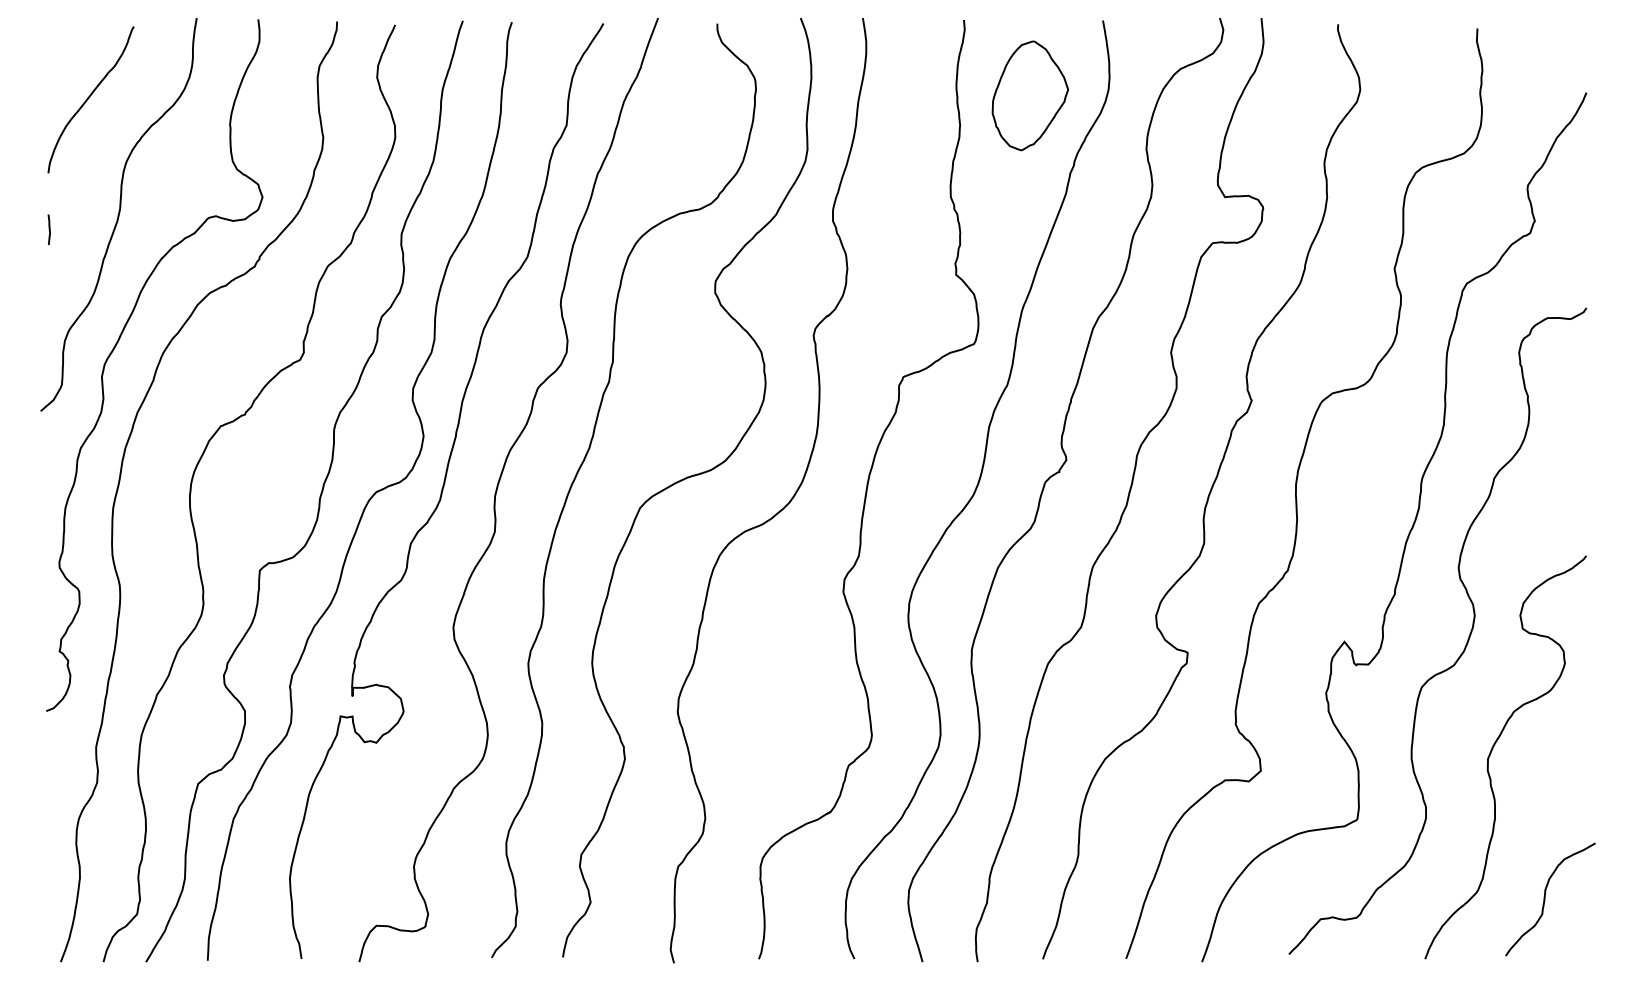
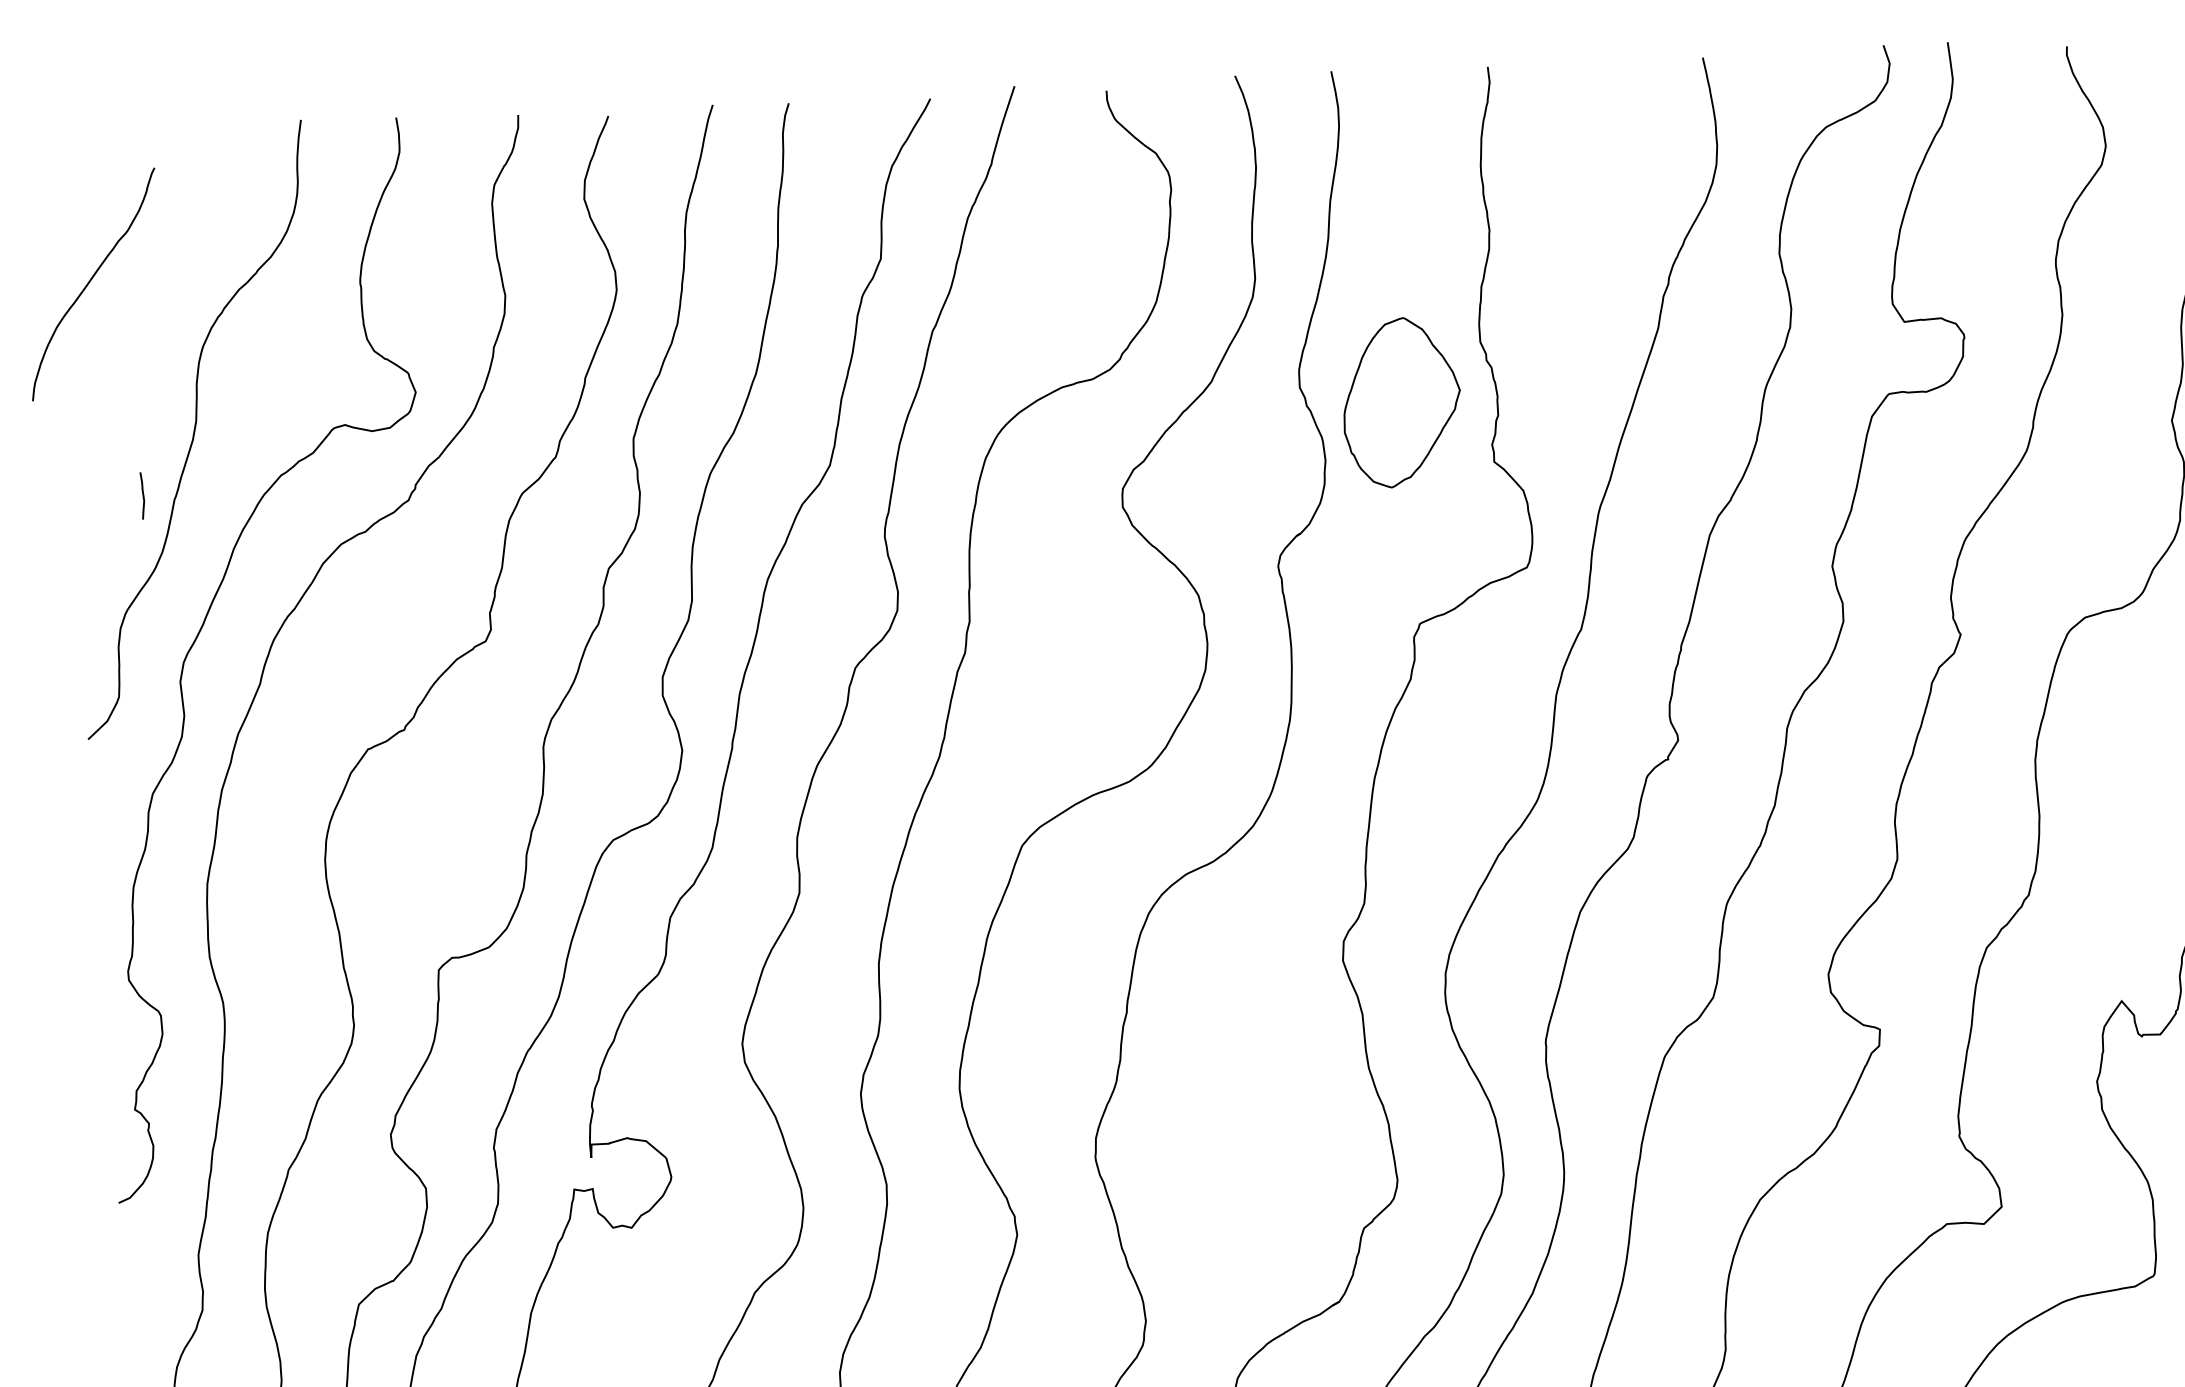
part: (1030, 95) -> (1402, 402), moved
curve: (89, 98) -> (91, 282), moved
line: (48, 229) -> (141, 495), moved

